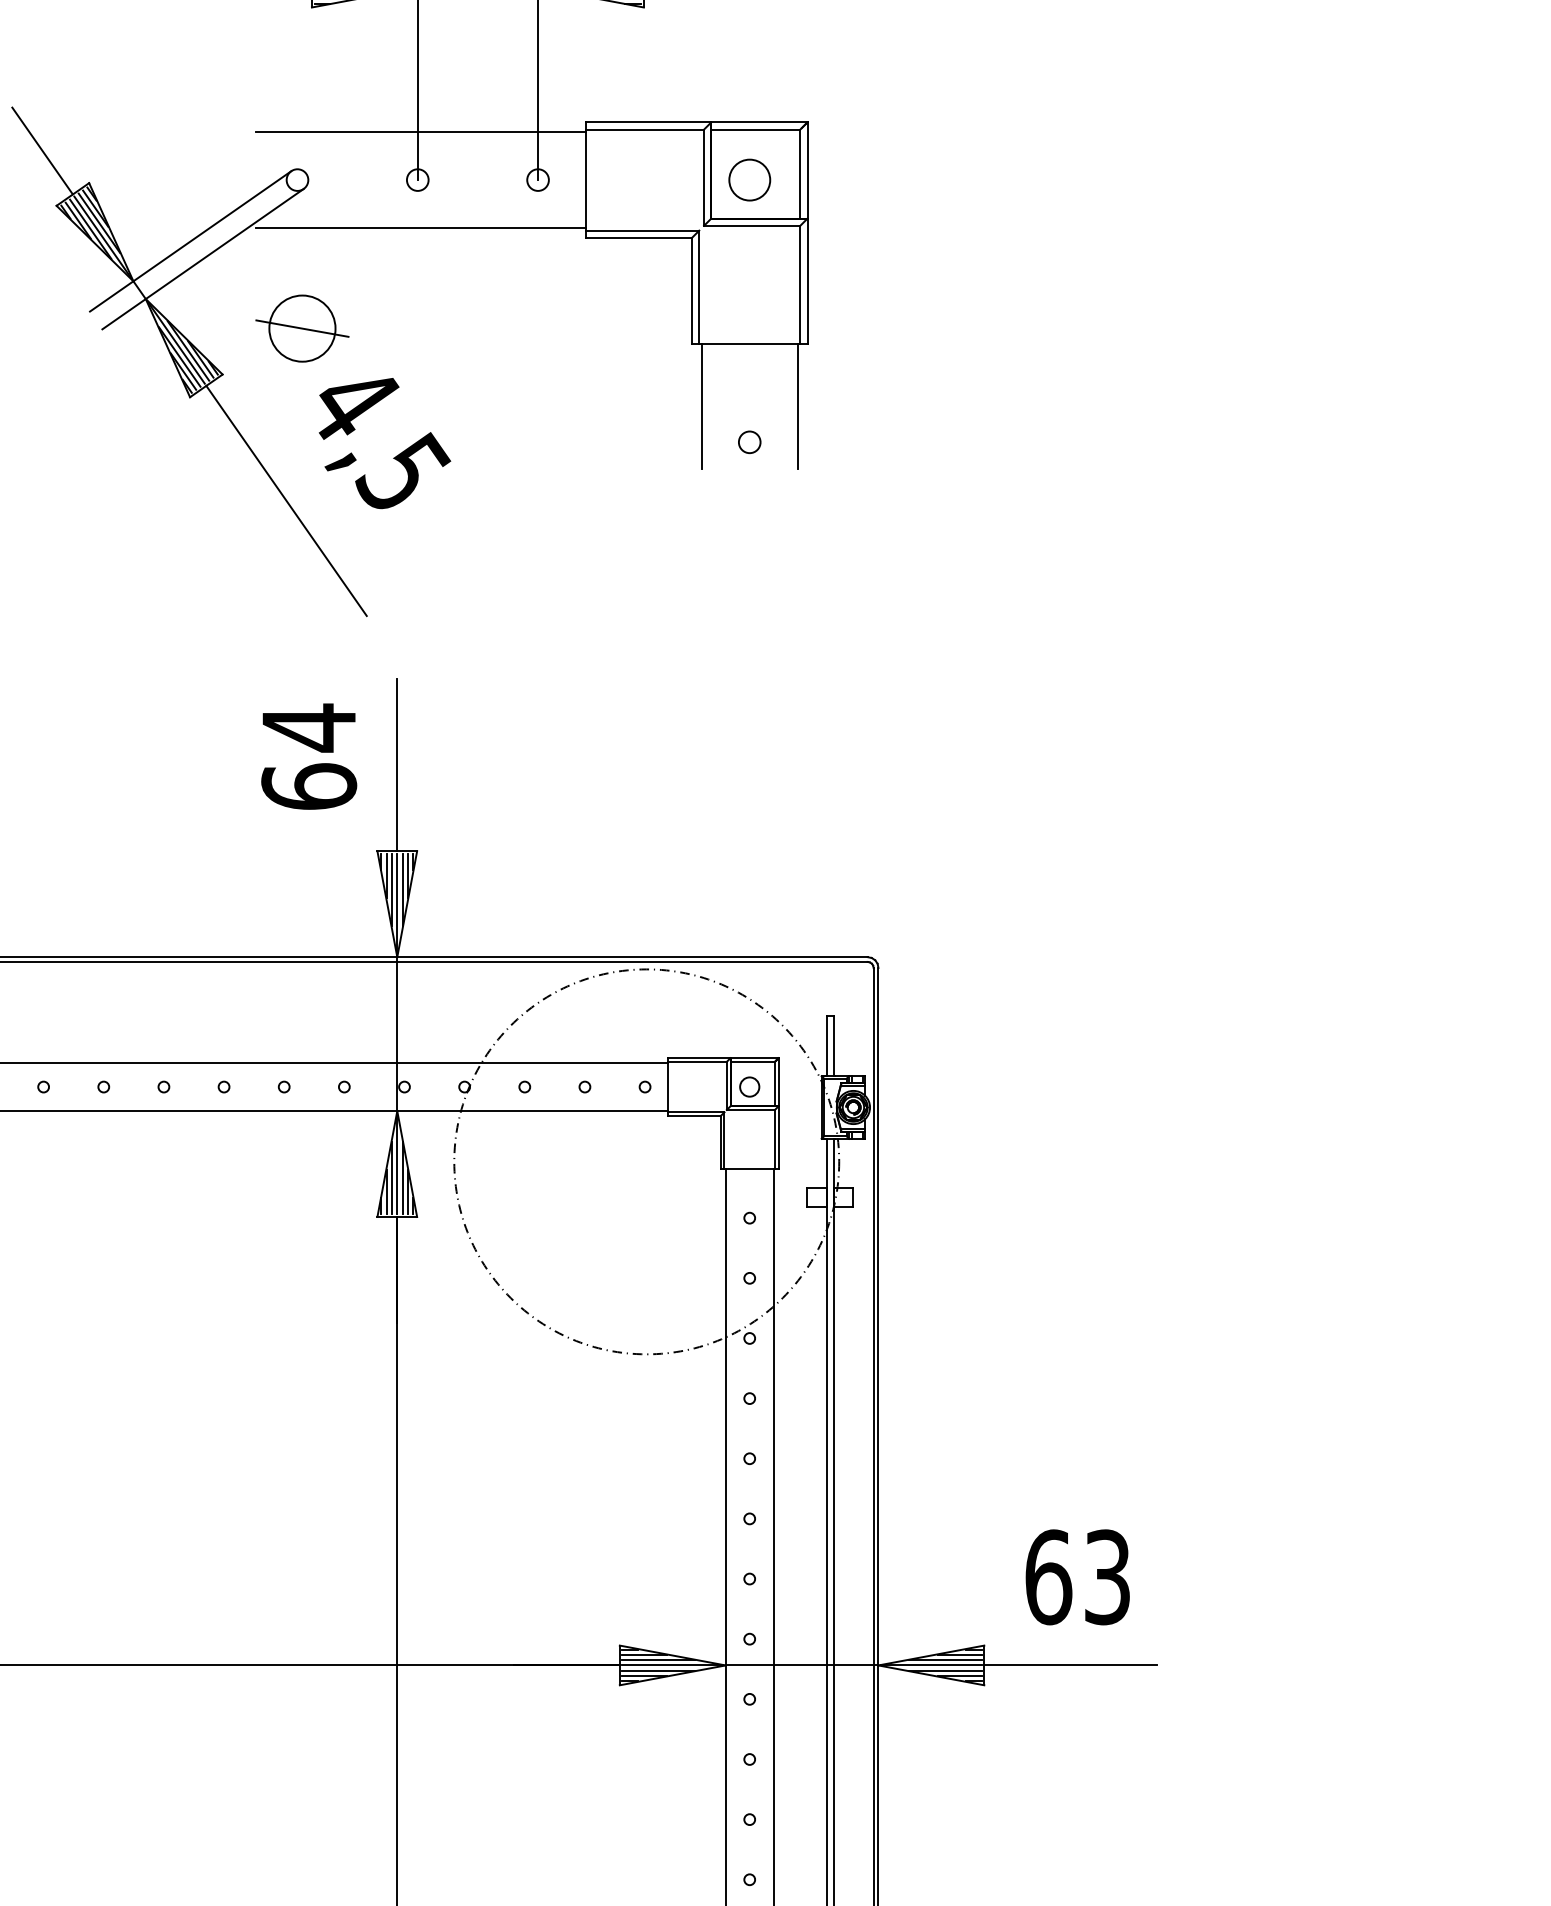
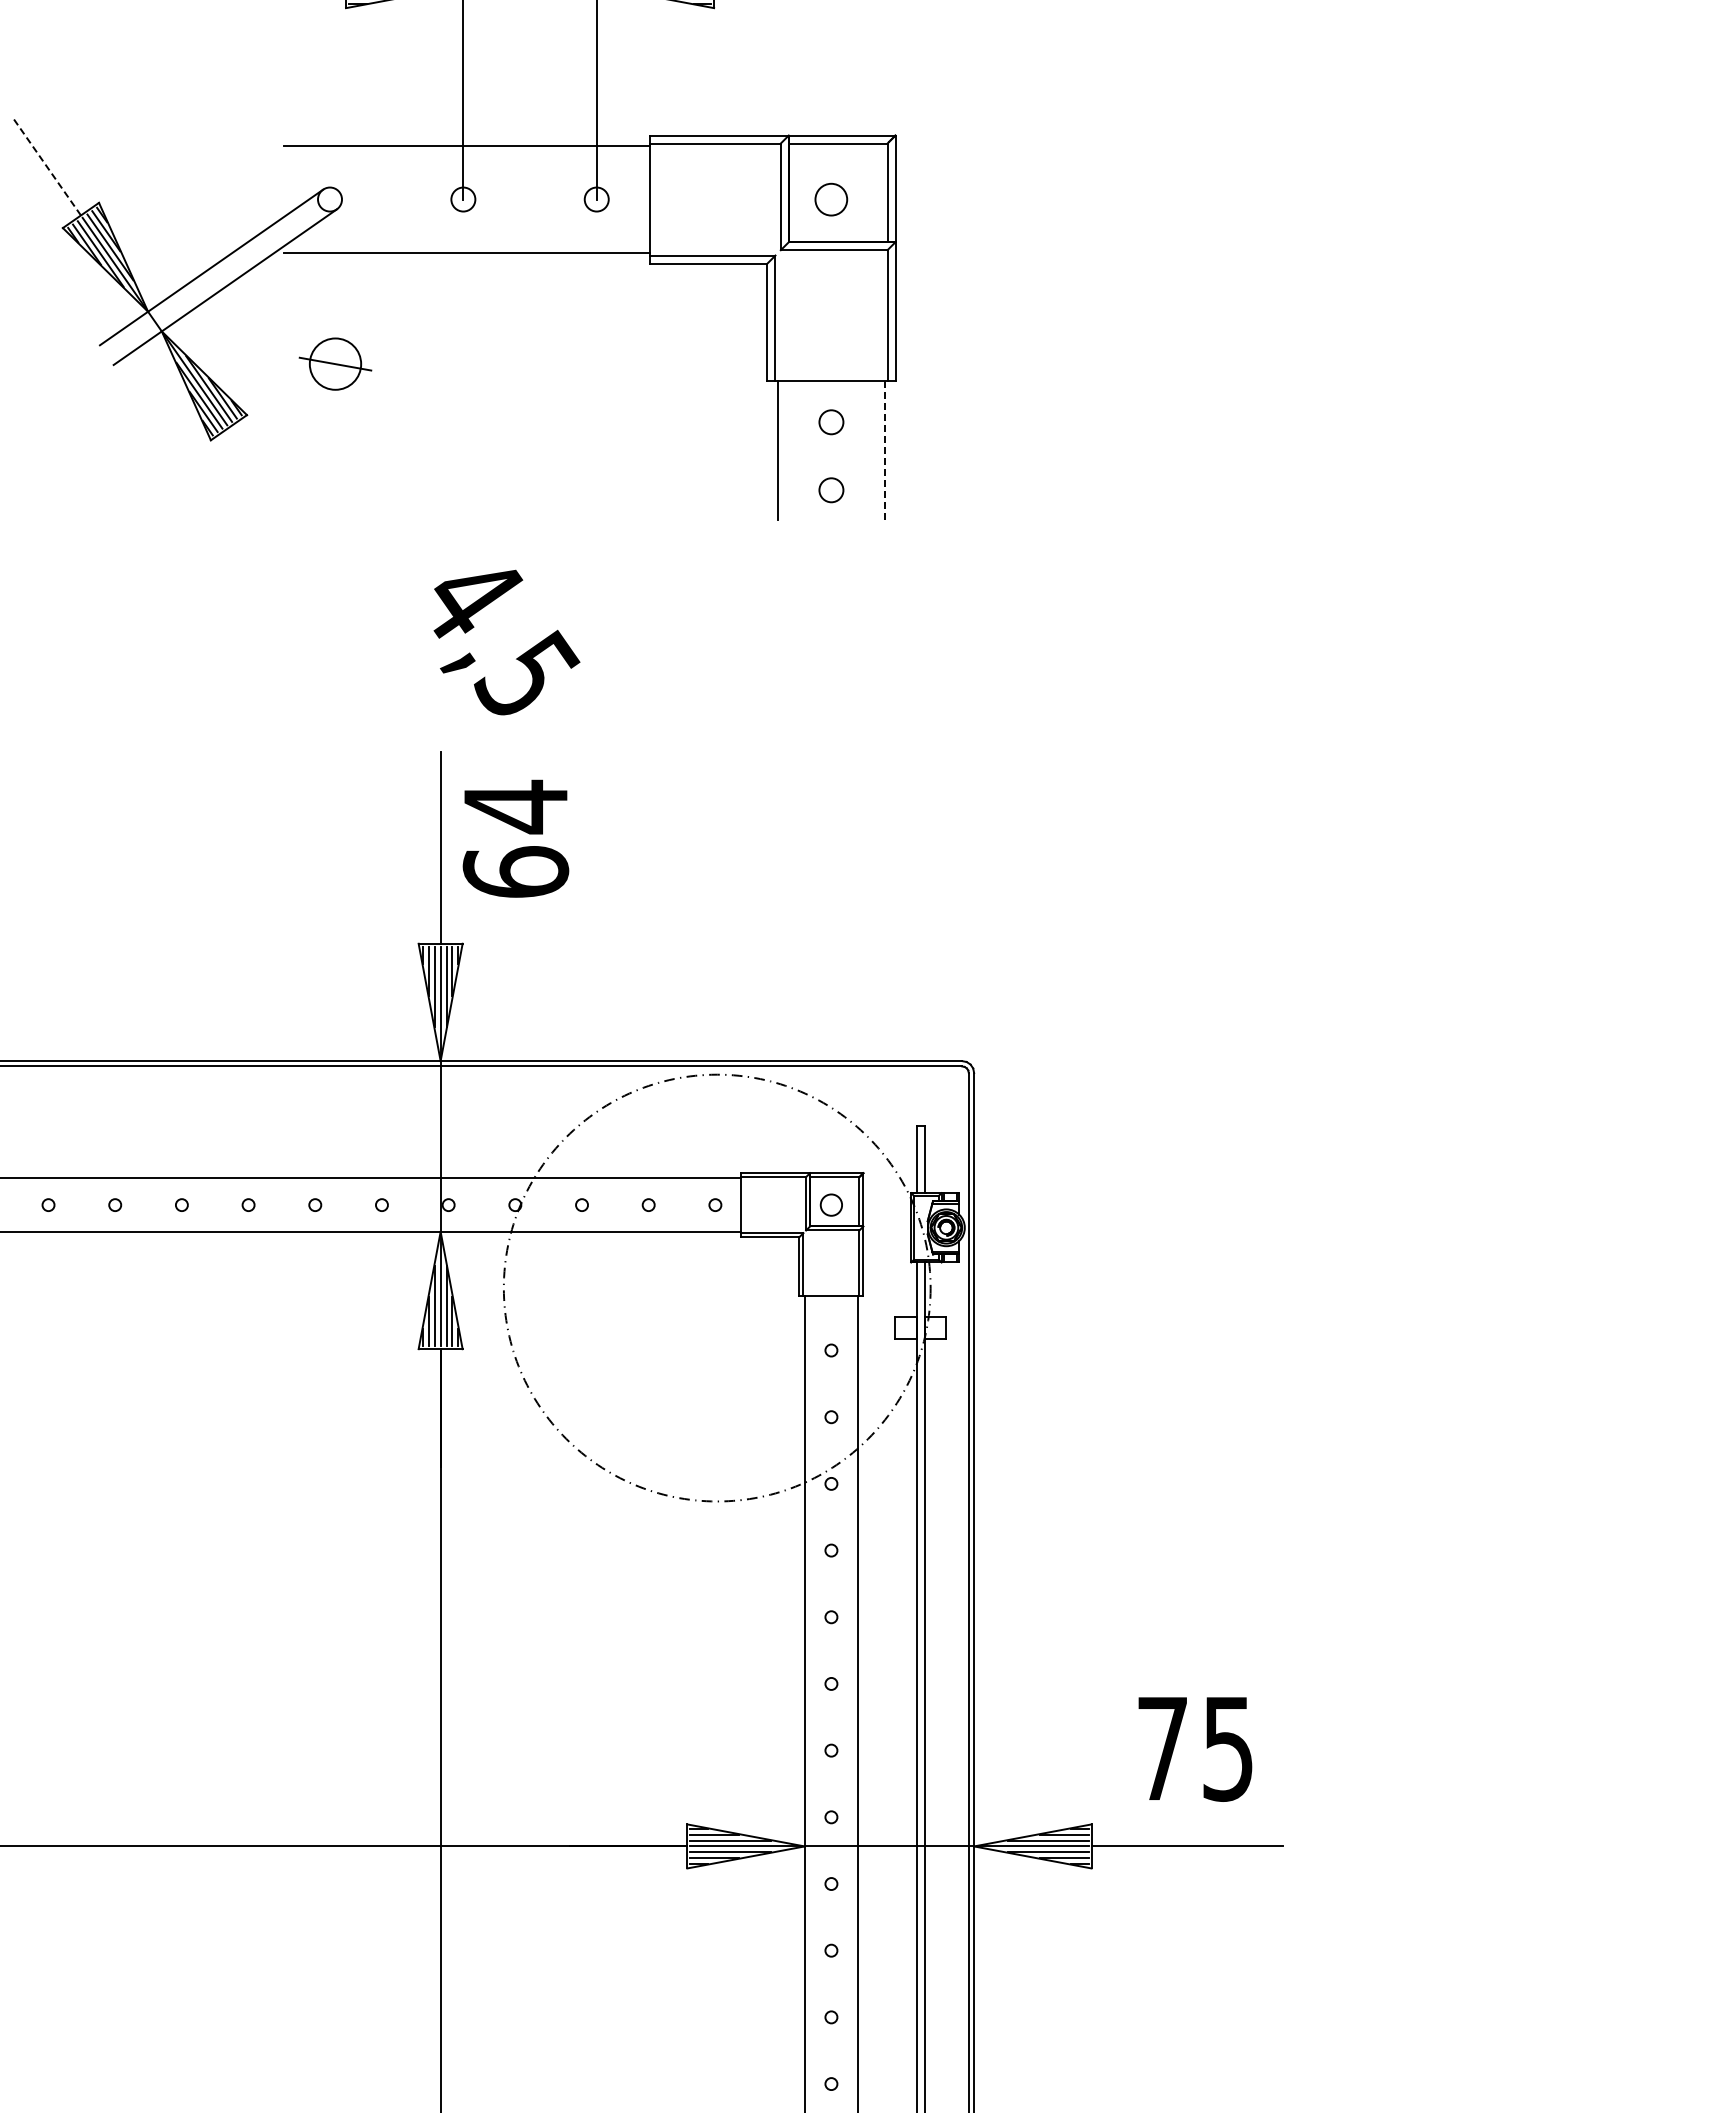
line: (42, 151) -> (47, 167), solid -> dashed
circle: (748, 180) -> (830, 199), size x0.7
part: (302, 327) -> (335, 363), size x0.7
circle: (749, 381) -> (831, 422), added
line: (797, 406) -> (884, 450), solid -> dashed
text: (384, 443) -> (506, 642), moved
line: (286, 500) -> (317, 554), removed
text: (308, 756) -> (515, 838), moved
text: (1077, 1577) -> (1194, 1748), 63 -> 75

